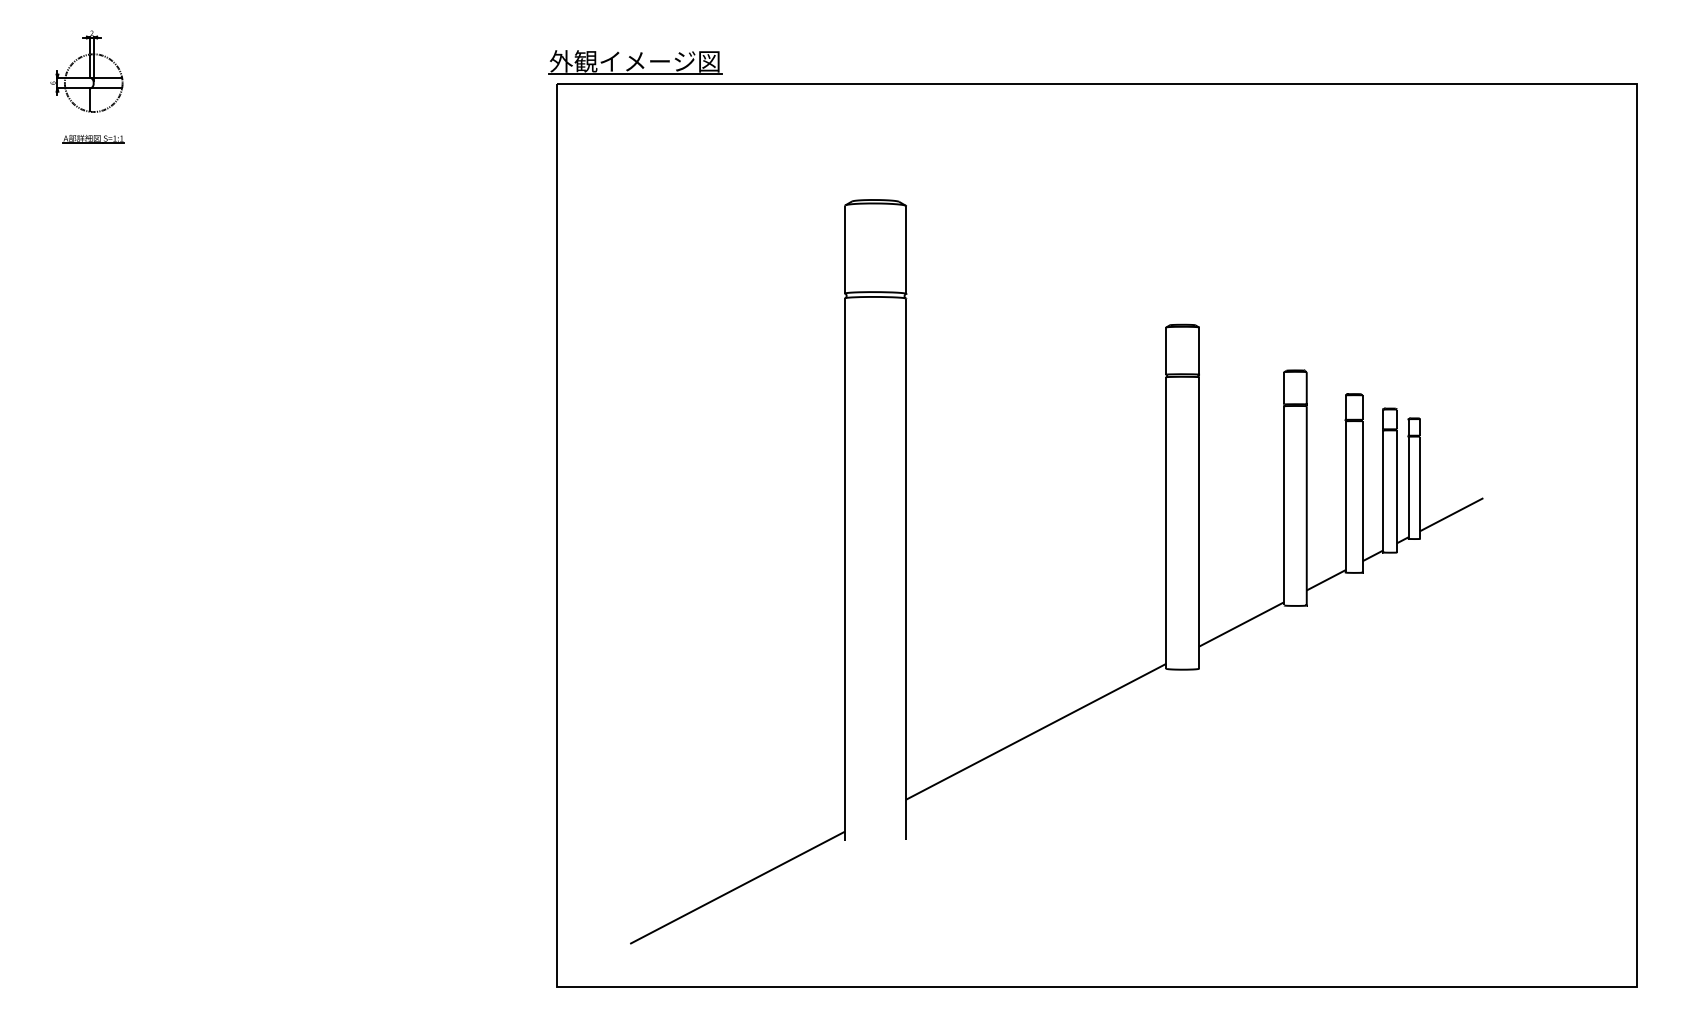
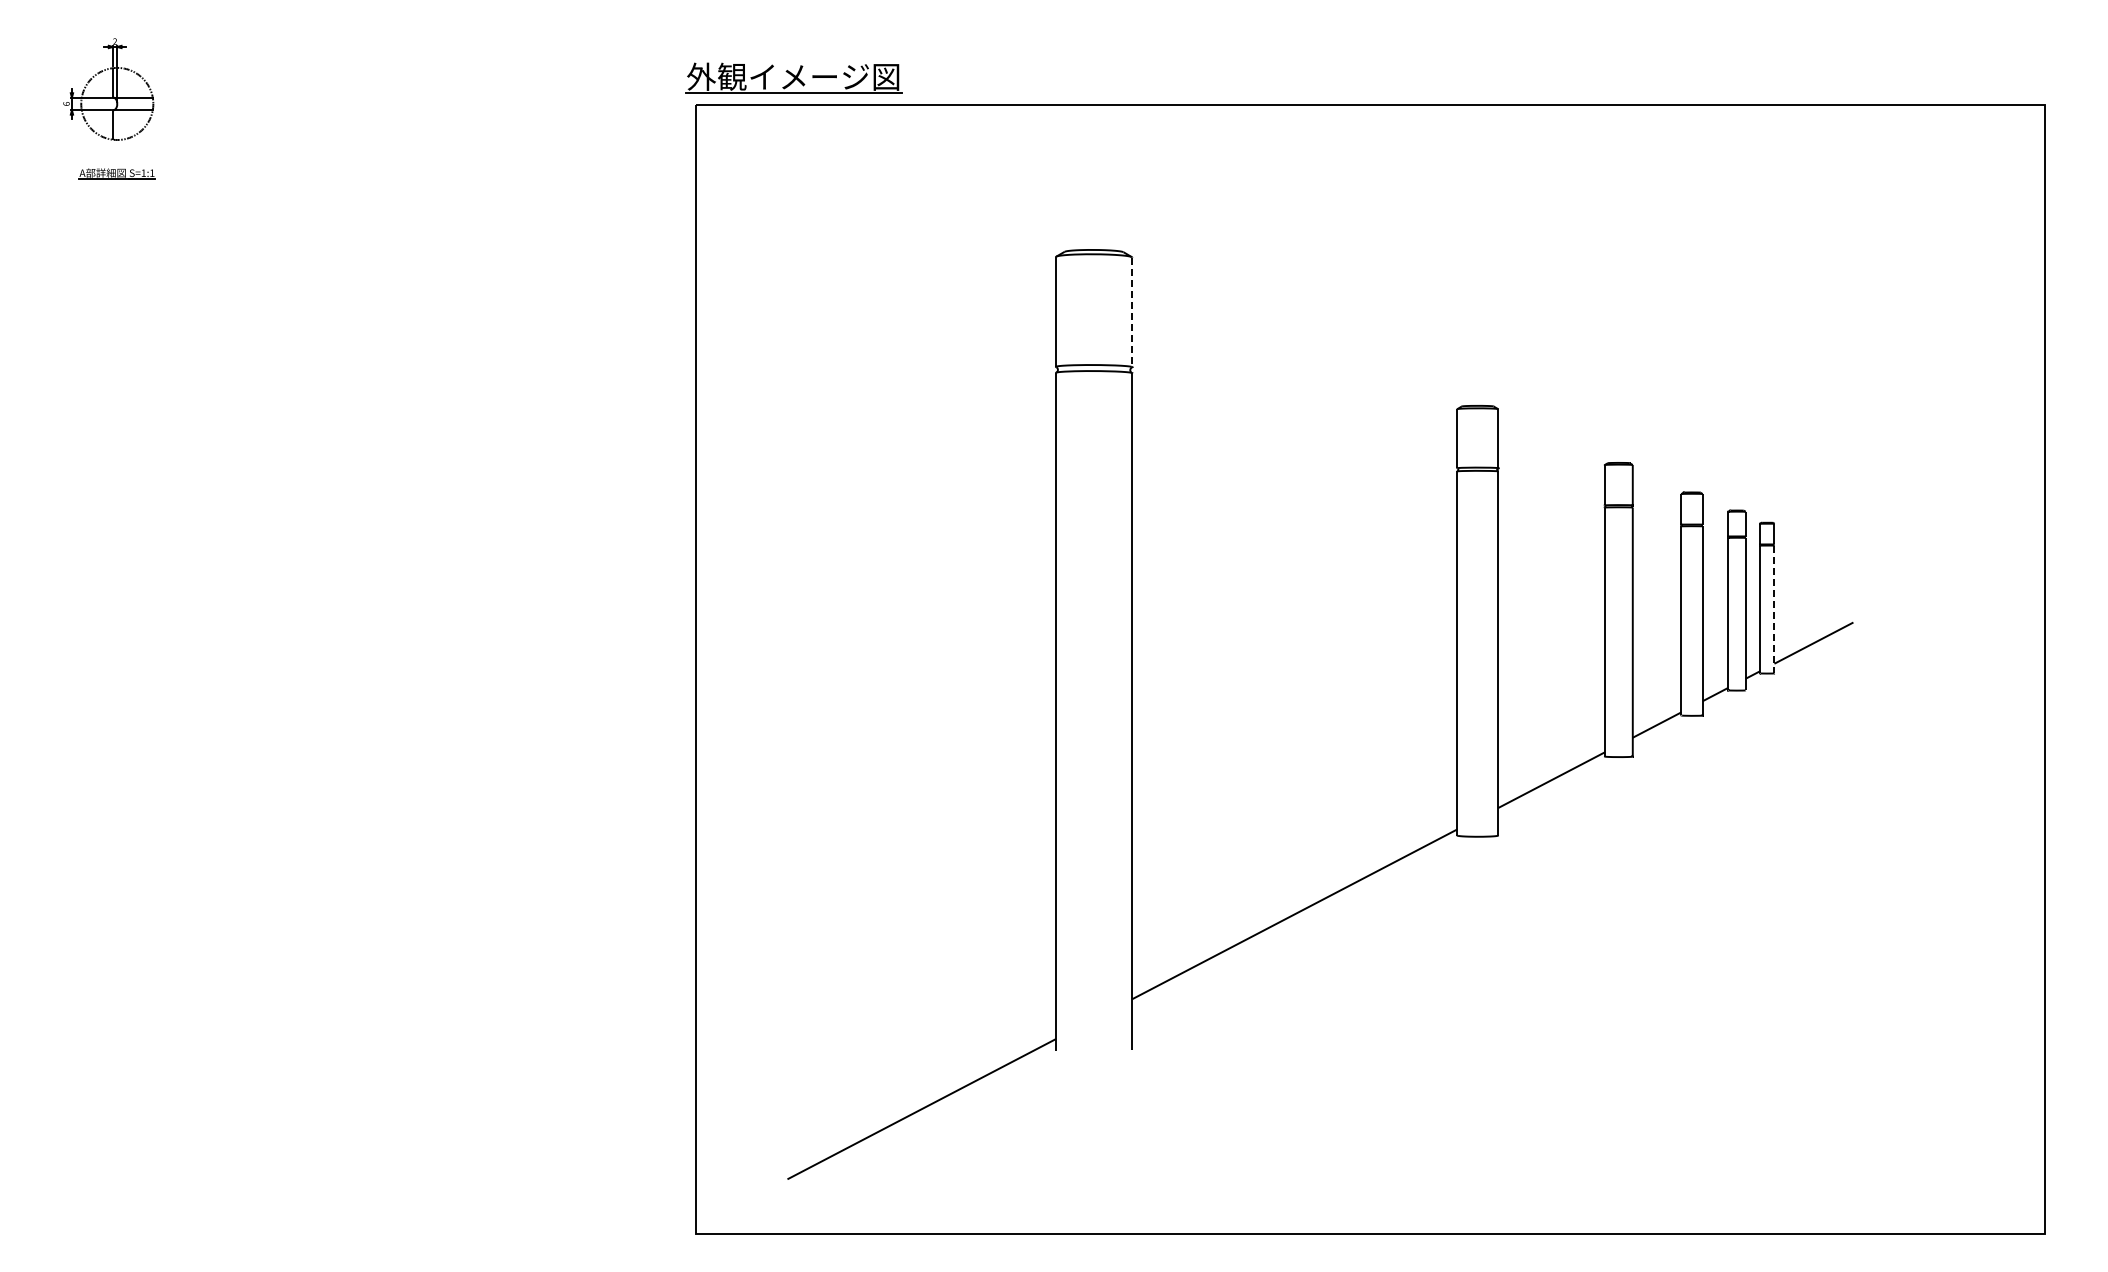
line: (906, 250) -> (1132, 312), solid -> dashed
line: (1420, 487) -> (1774, 609), solid -> dashed

